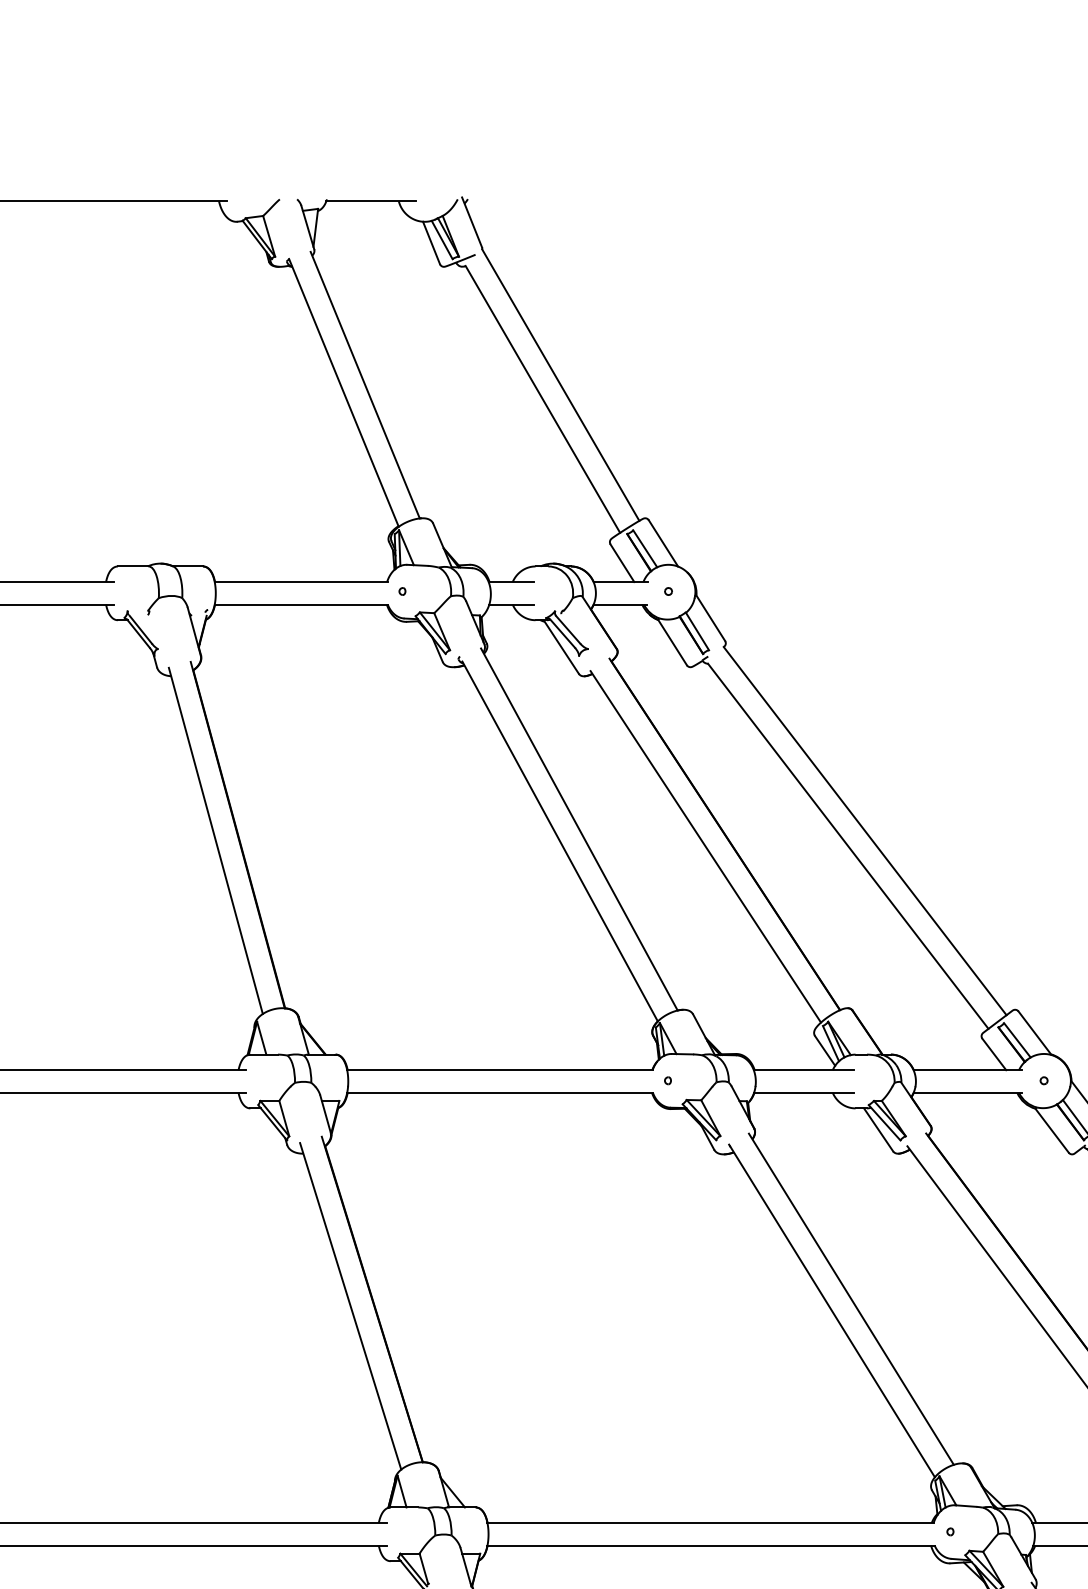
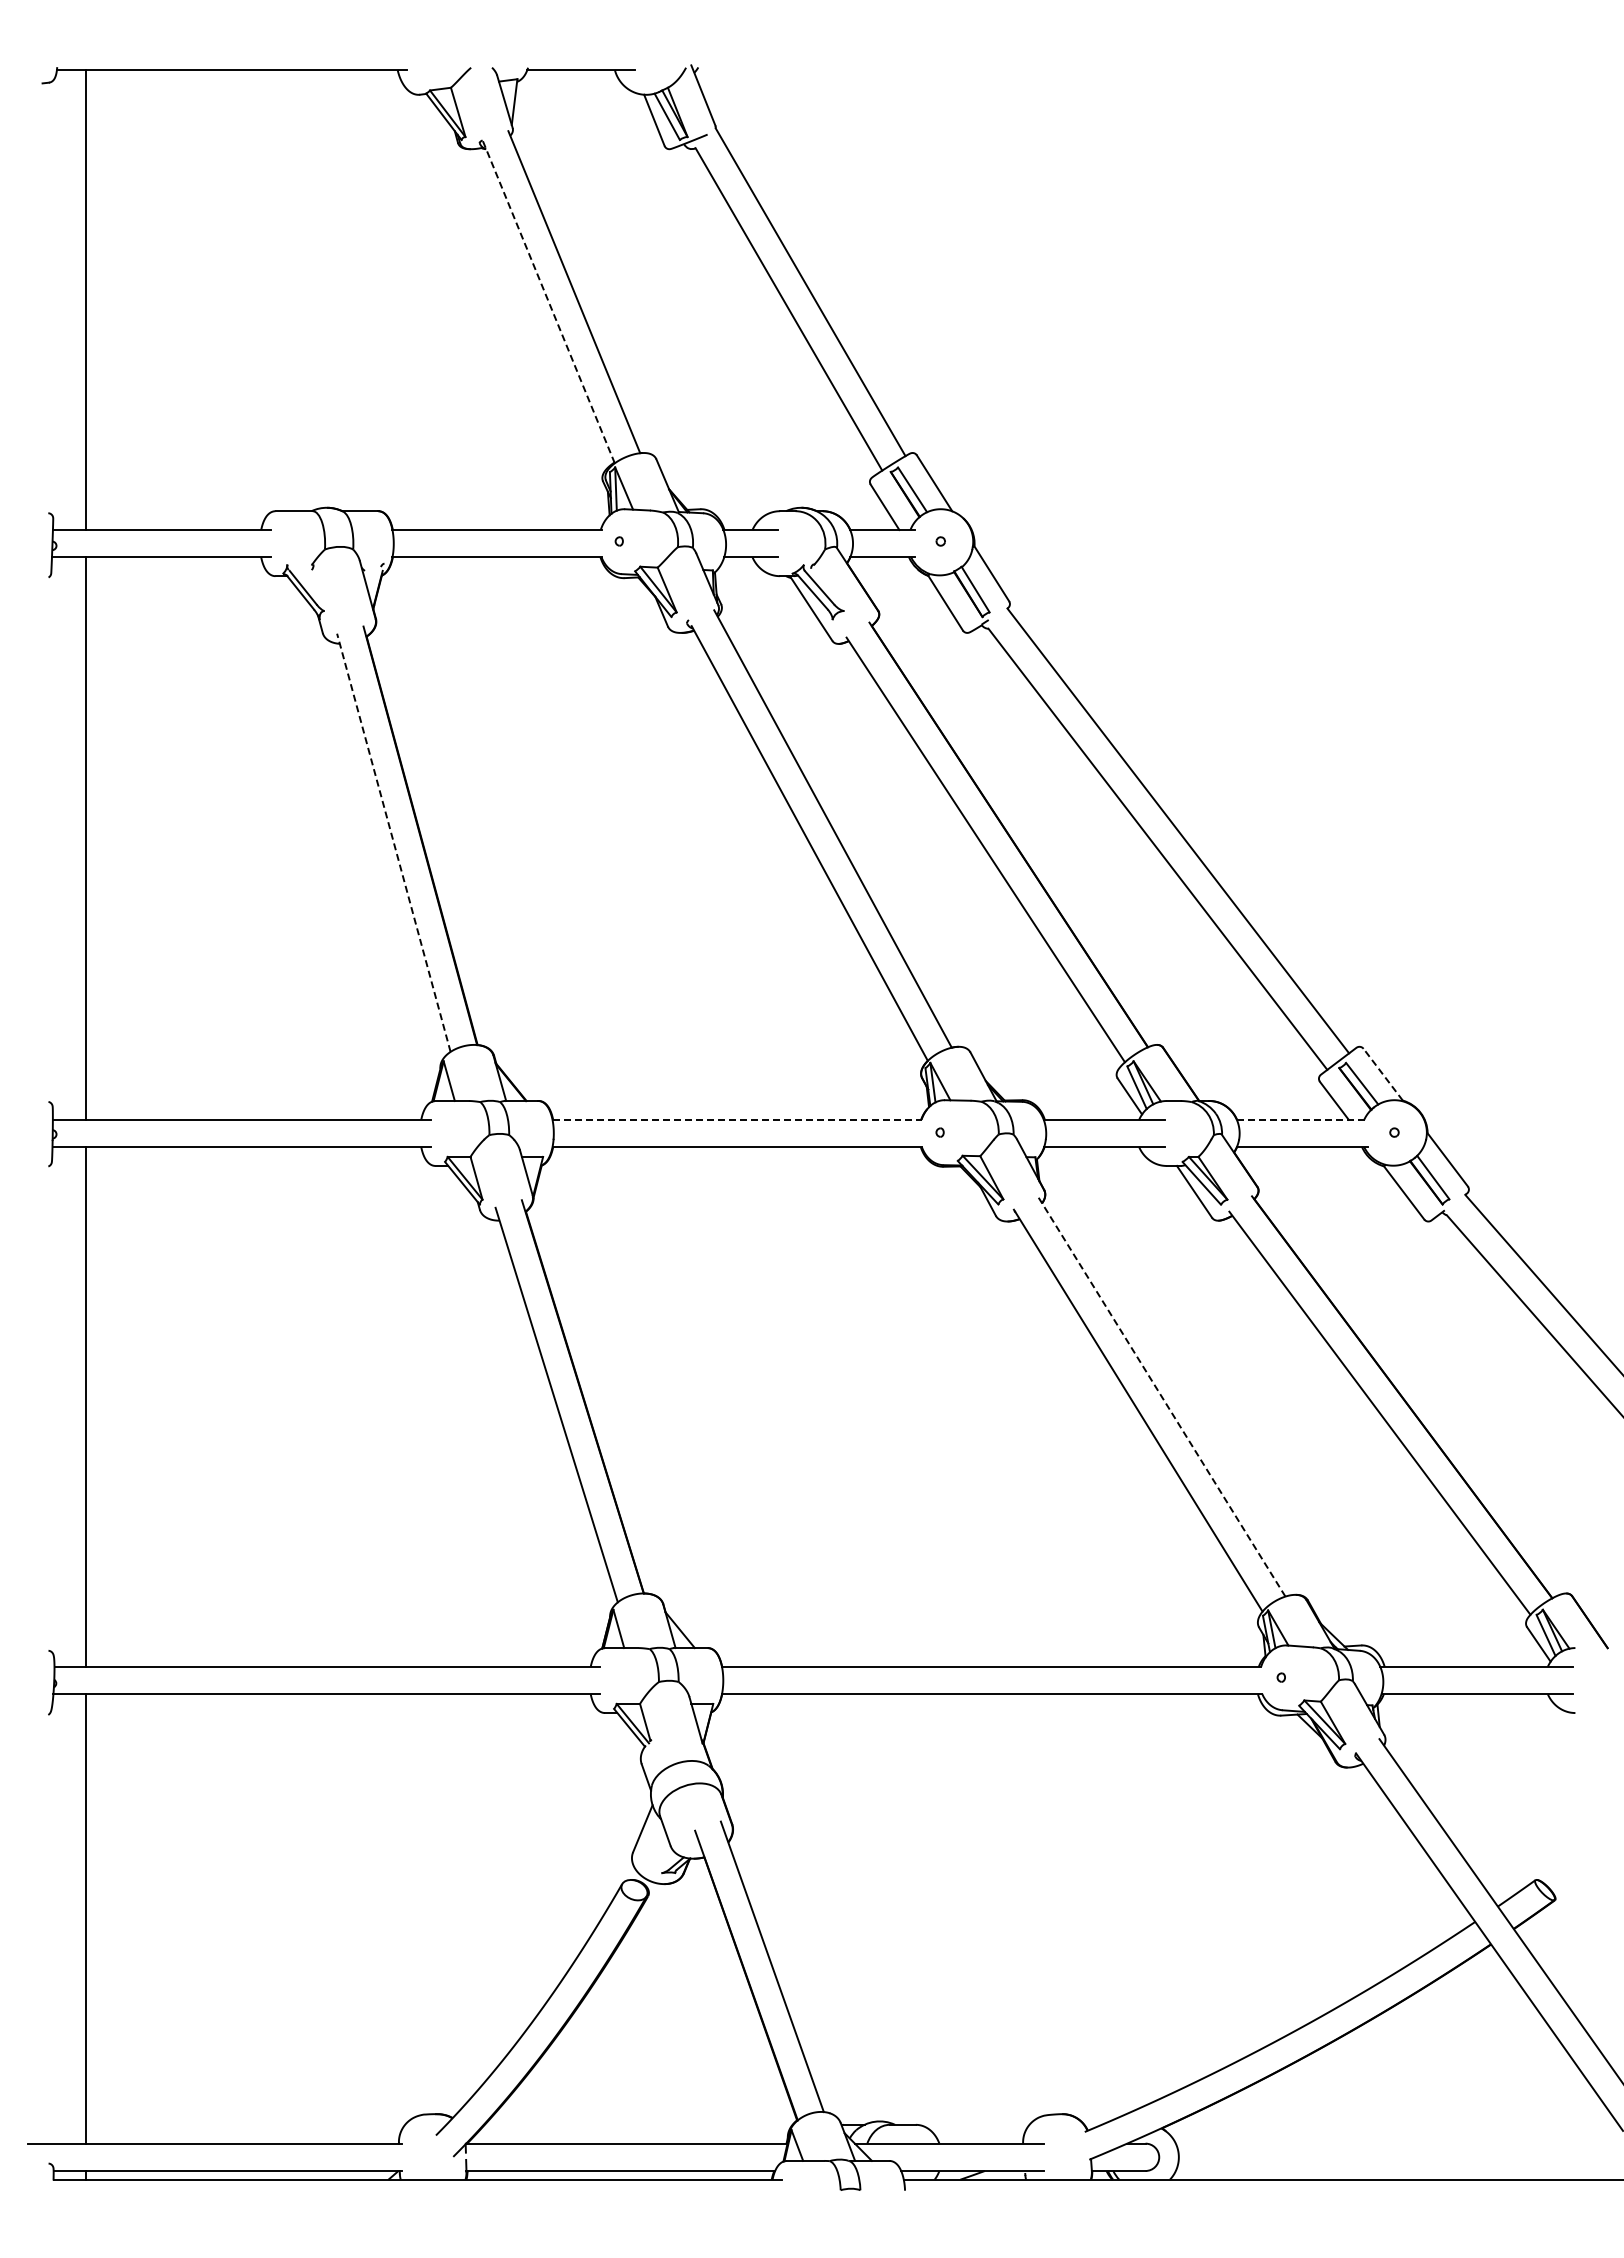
line: (343, 392) -> (548, 301), solid -> dashed
line: (215, 840) -> (393, 842), solid -> dashed
line: (1034, 1032) -> (1382, 1074), solid -> dashed
line: (500, 1069) -> (737, 1119), solid -> dashed
line: (967, 1069) -> (1302, 1119), solid -> dashed
line: (851, 1299) -> (1161, 1396), solid -> dashed

